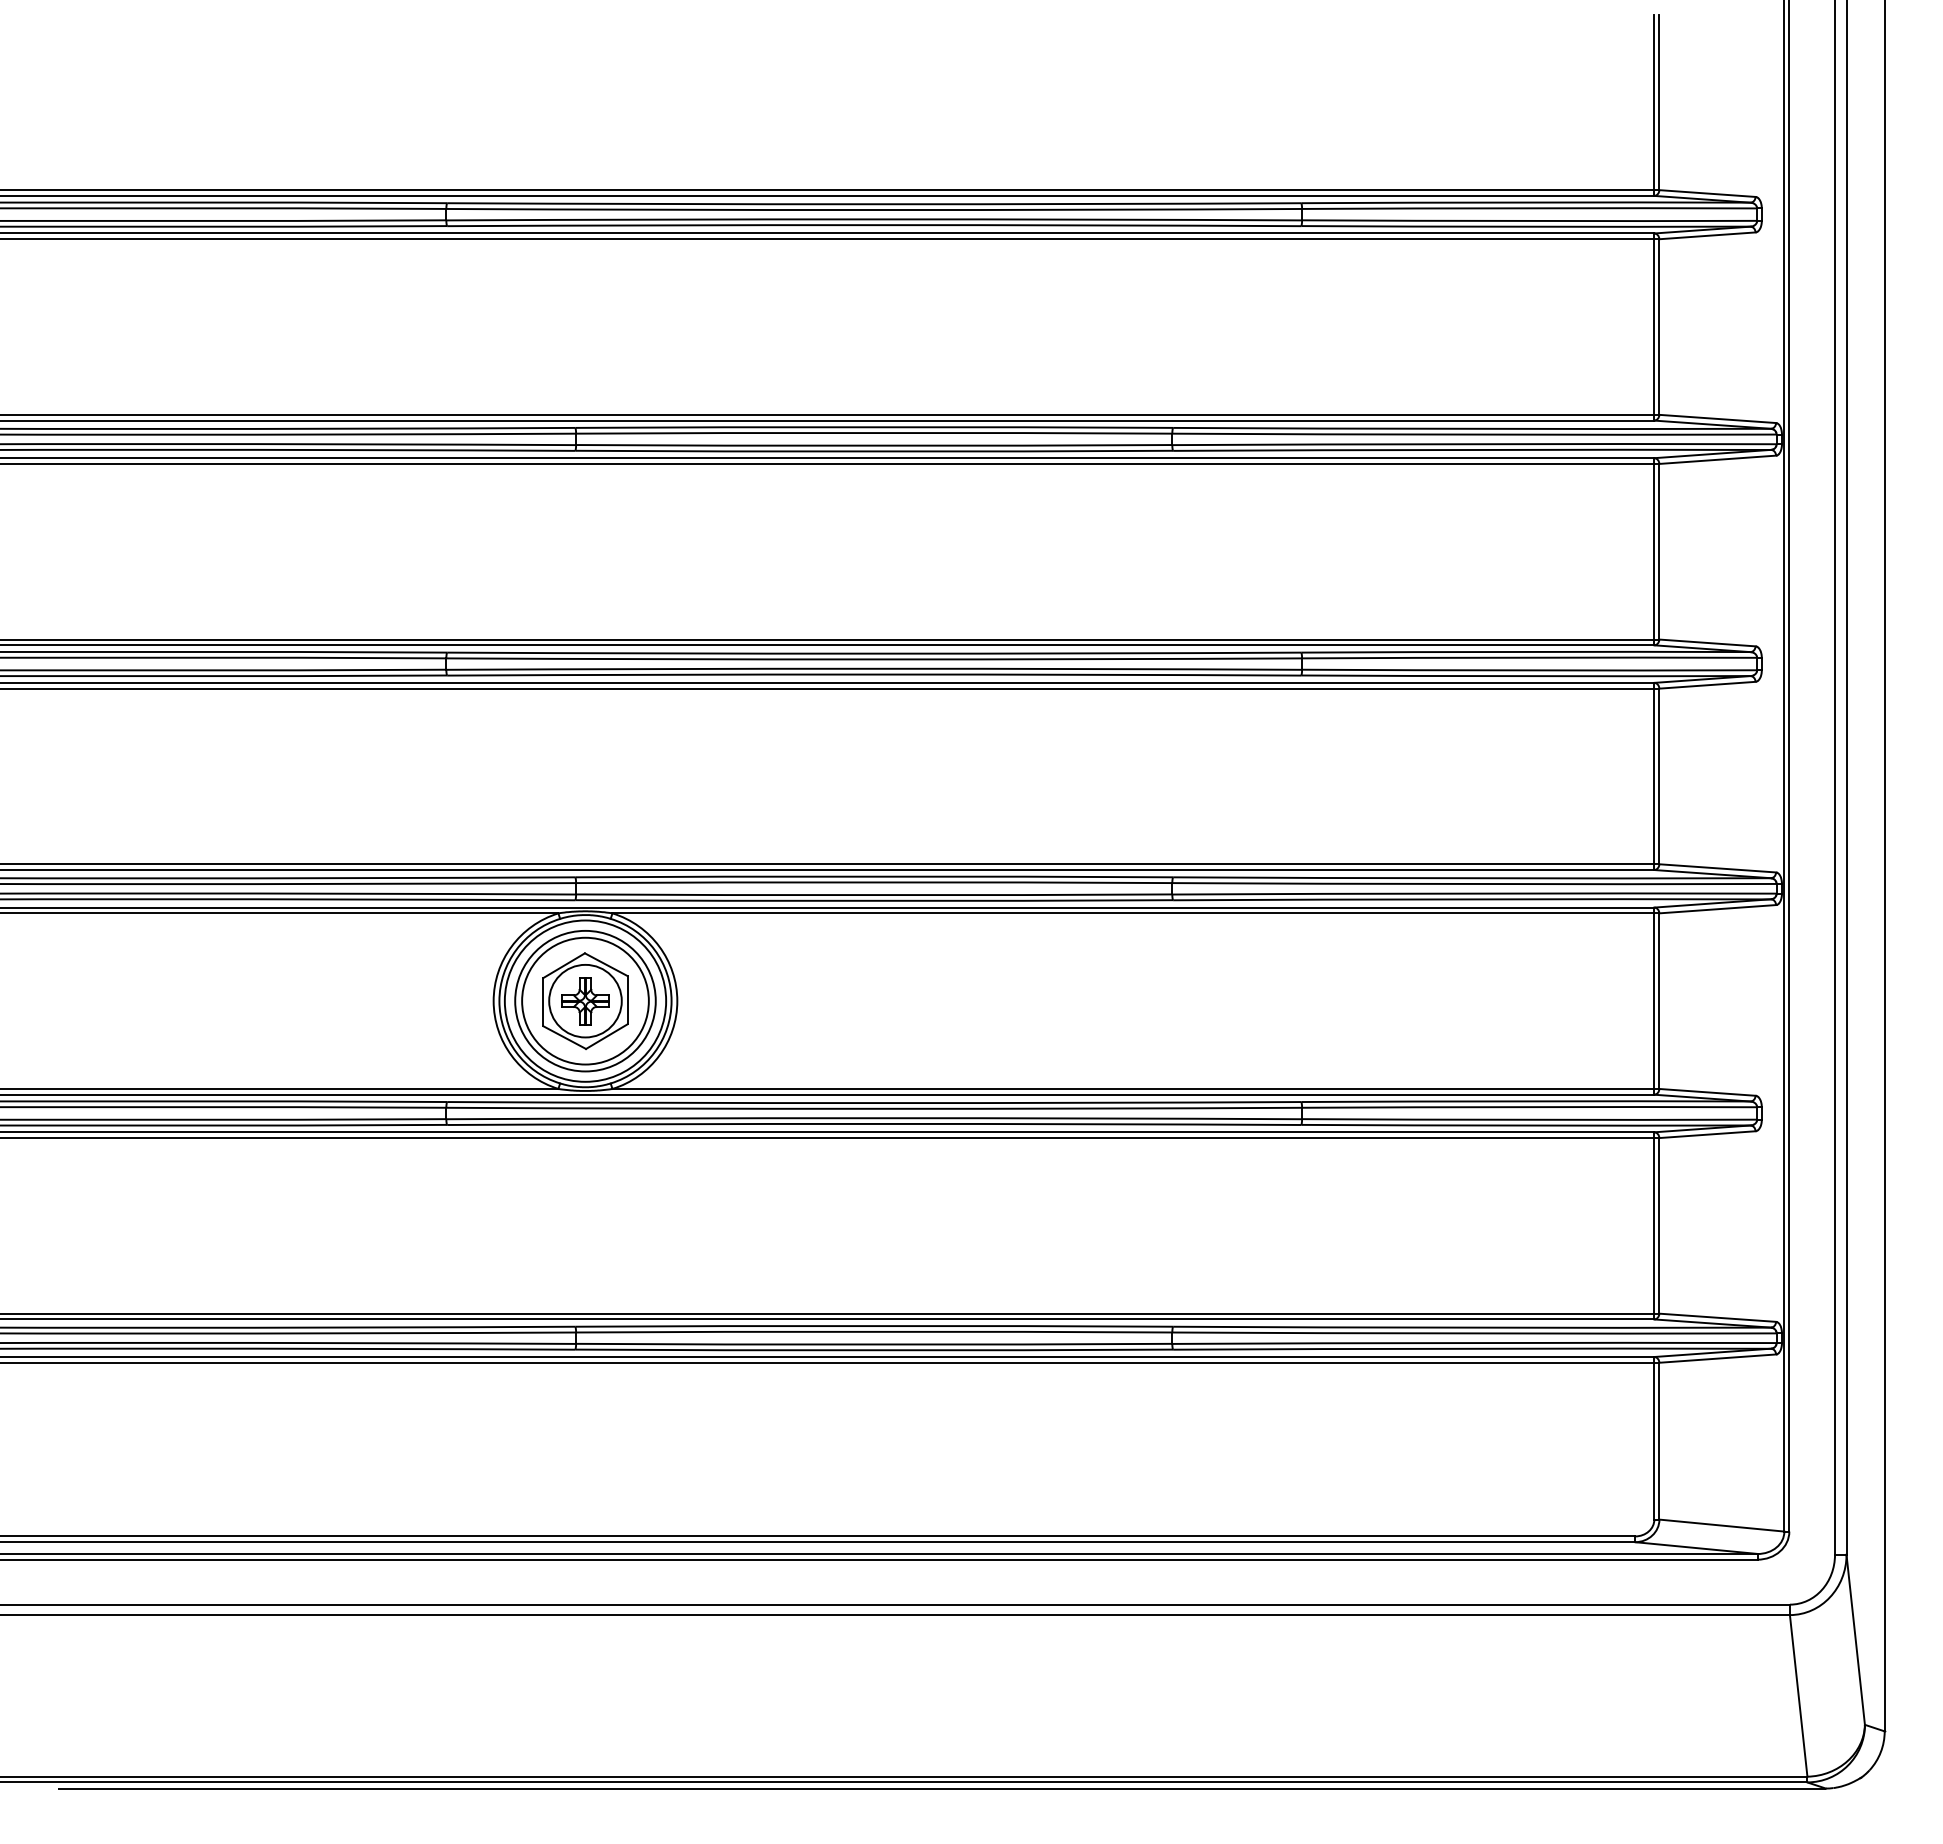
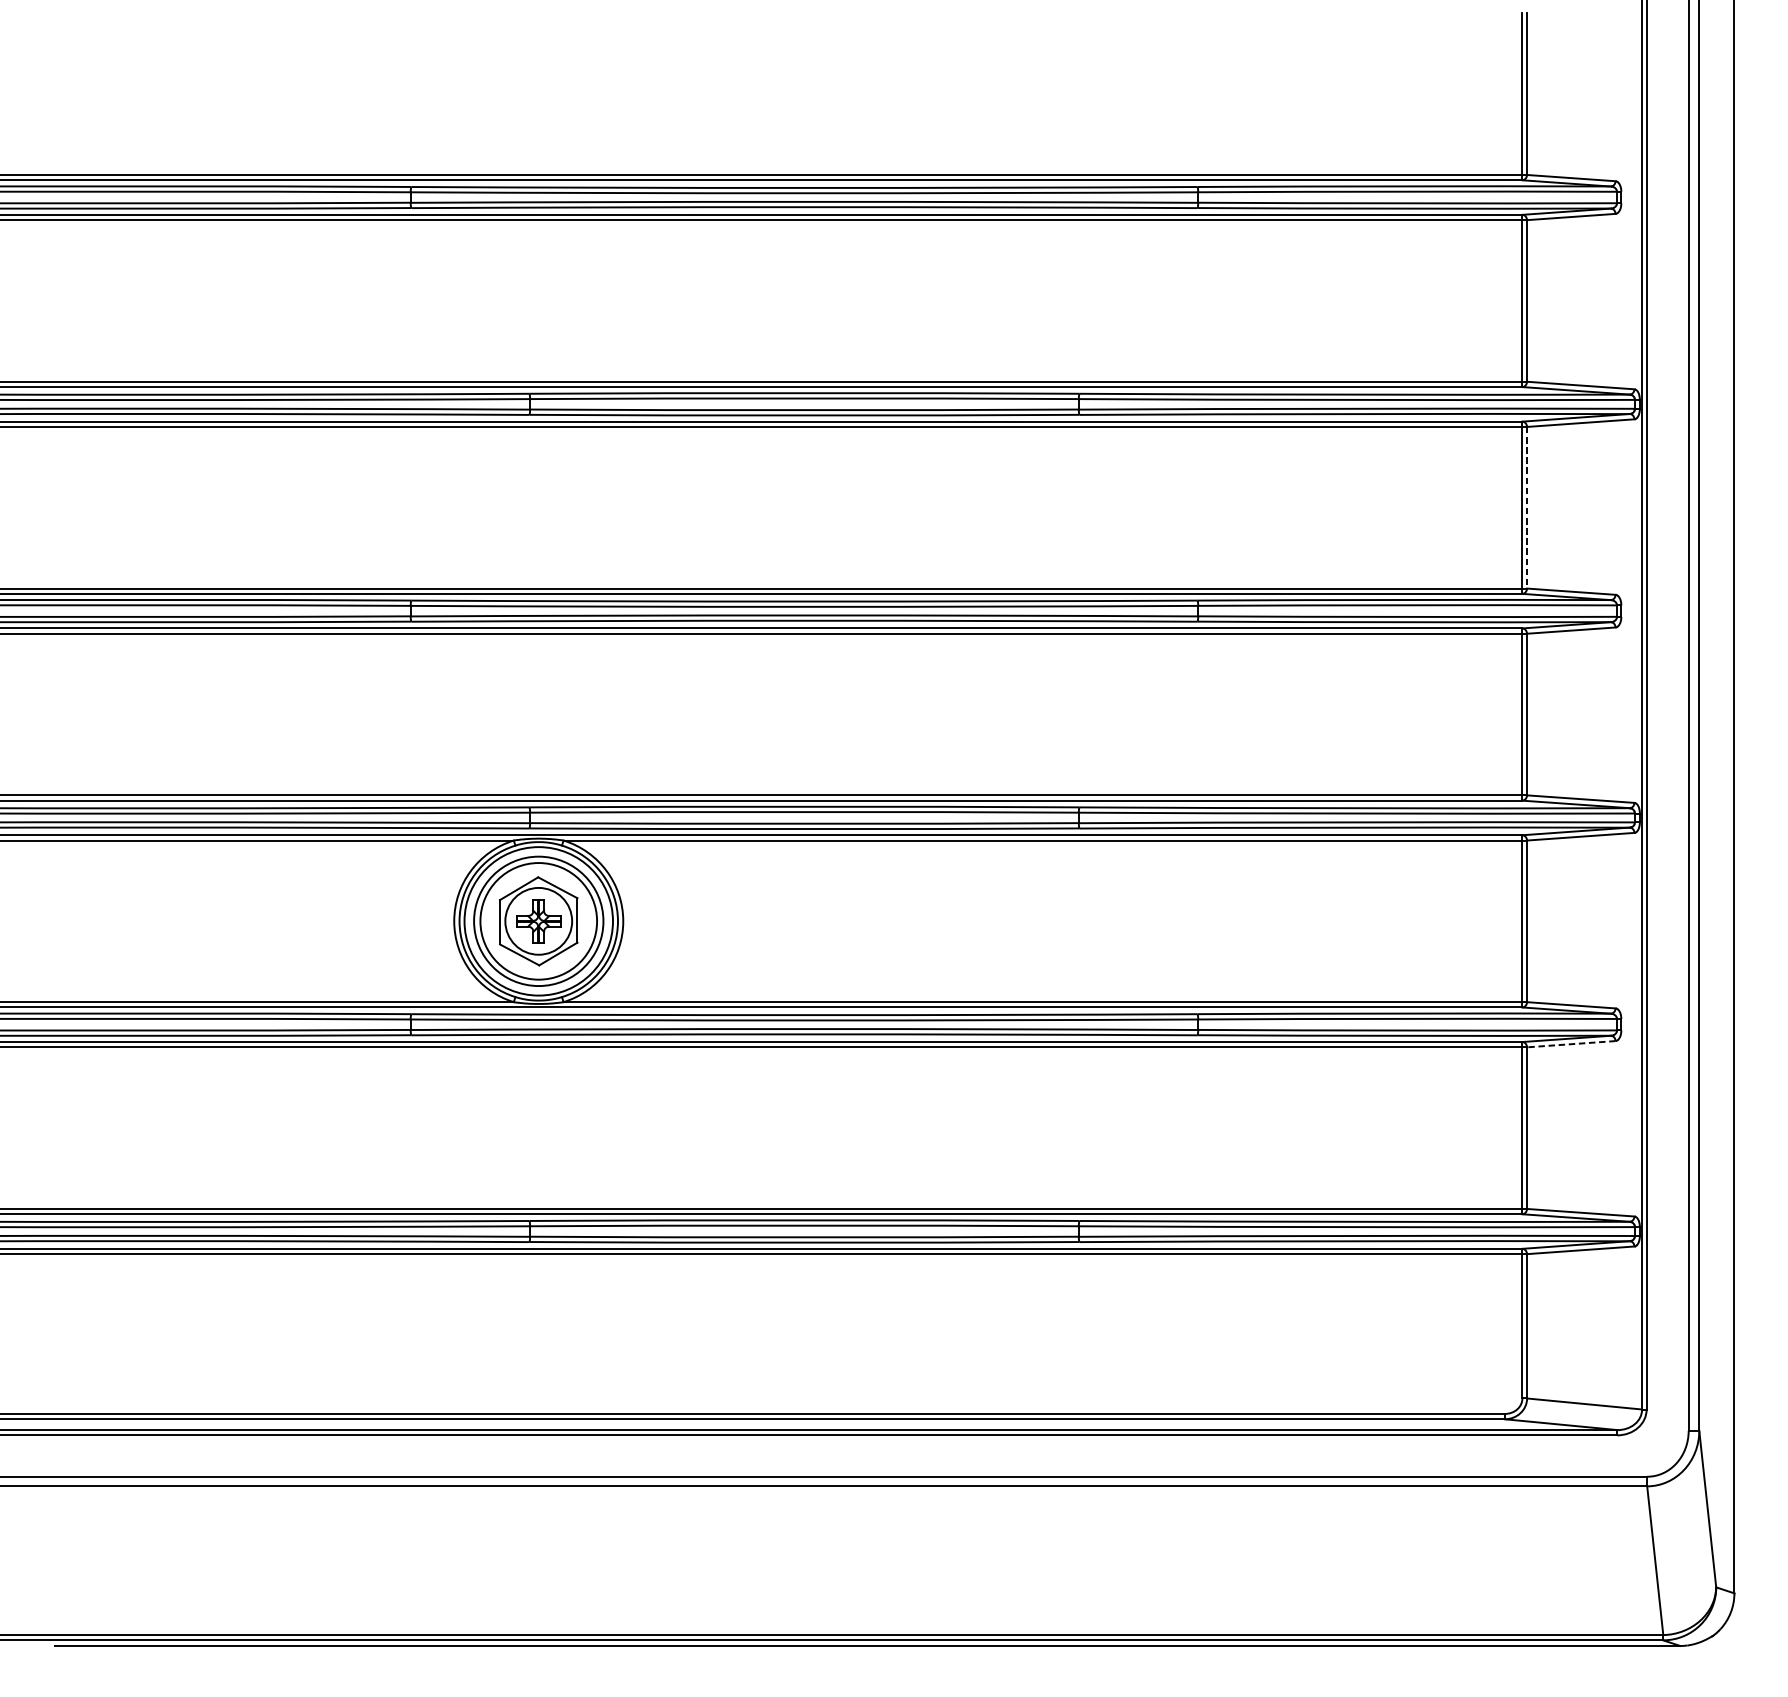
line: (1659, 551) -> (1527, 507), solid -> dashed
line: (1706, 1134) -> (1570, 1044), solid -> dashed

